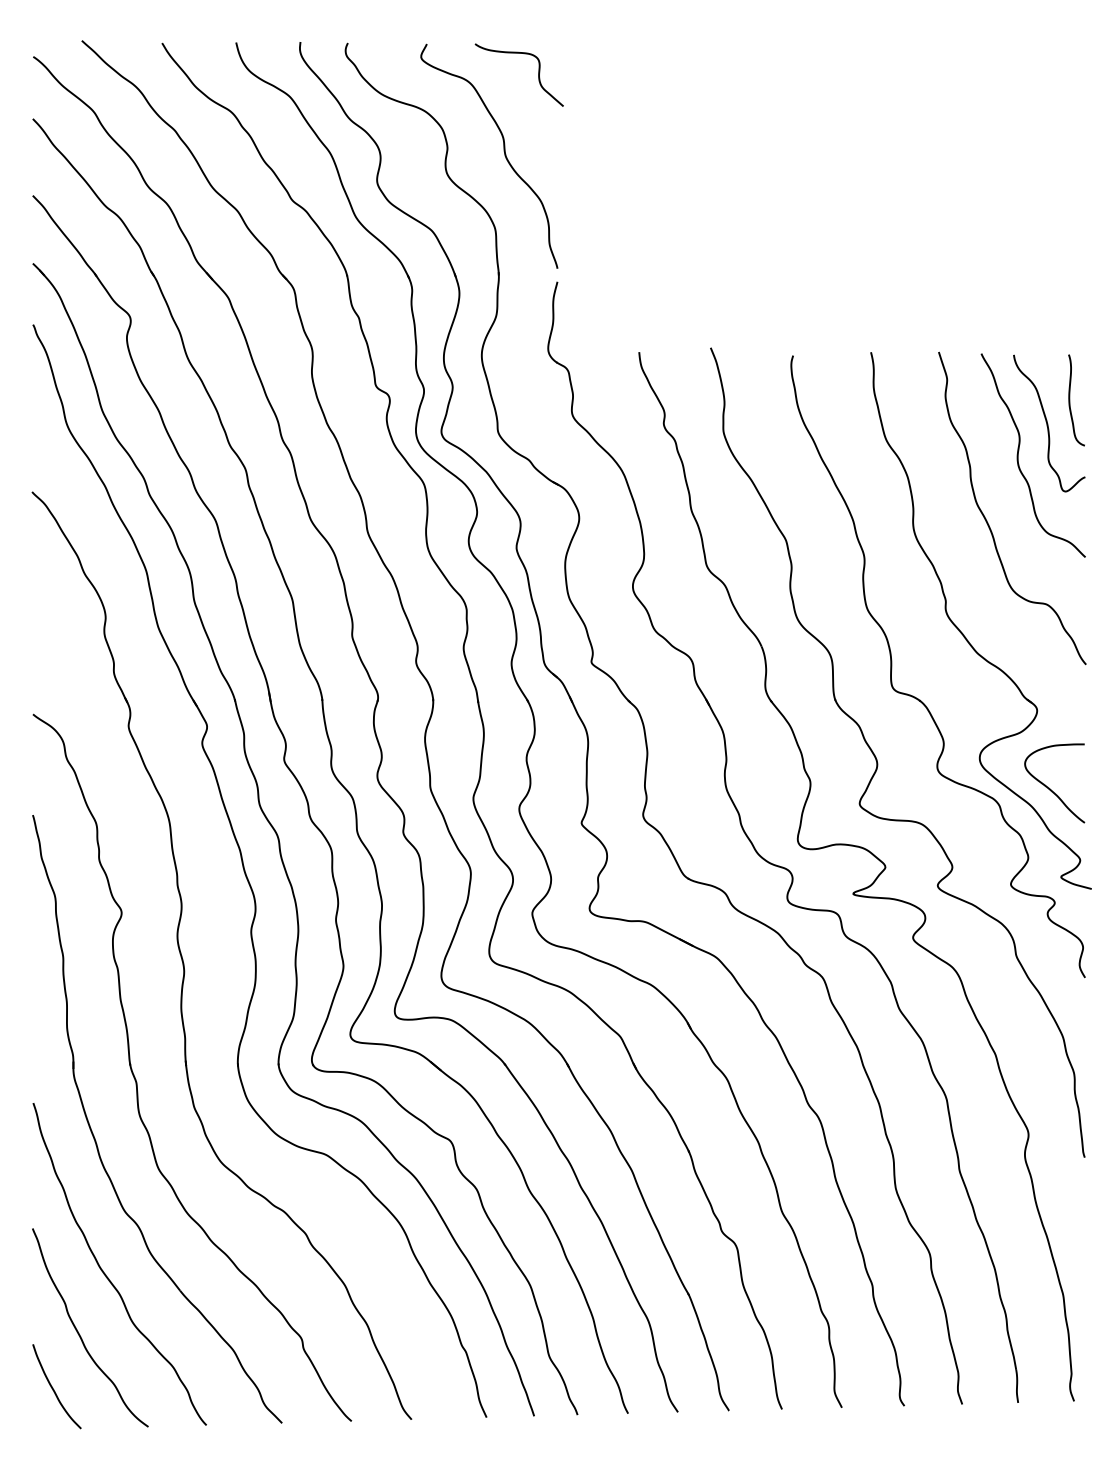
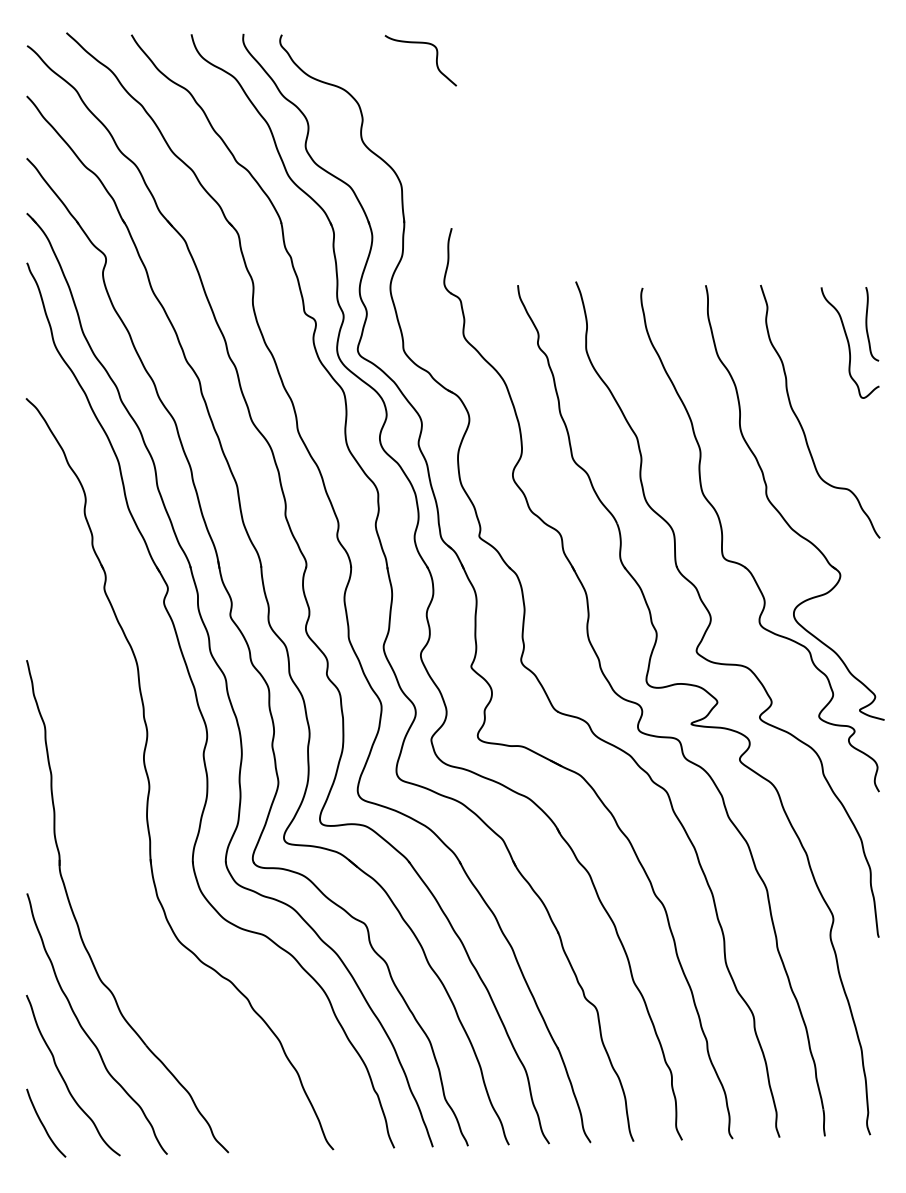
curve: (503, 151) -> (408, 122), removed
curve: (1019, 450) -> (826, 364), removed
curve: (1049, 787) -> (850, 637), removed
part: (137, 1082) -> (111, 876), removed

